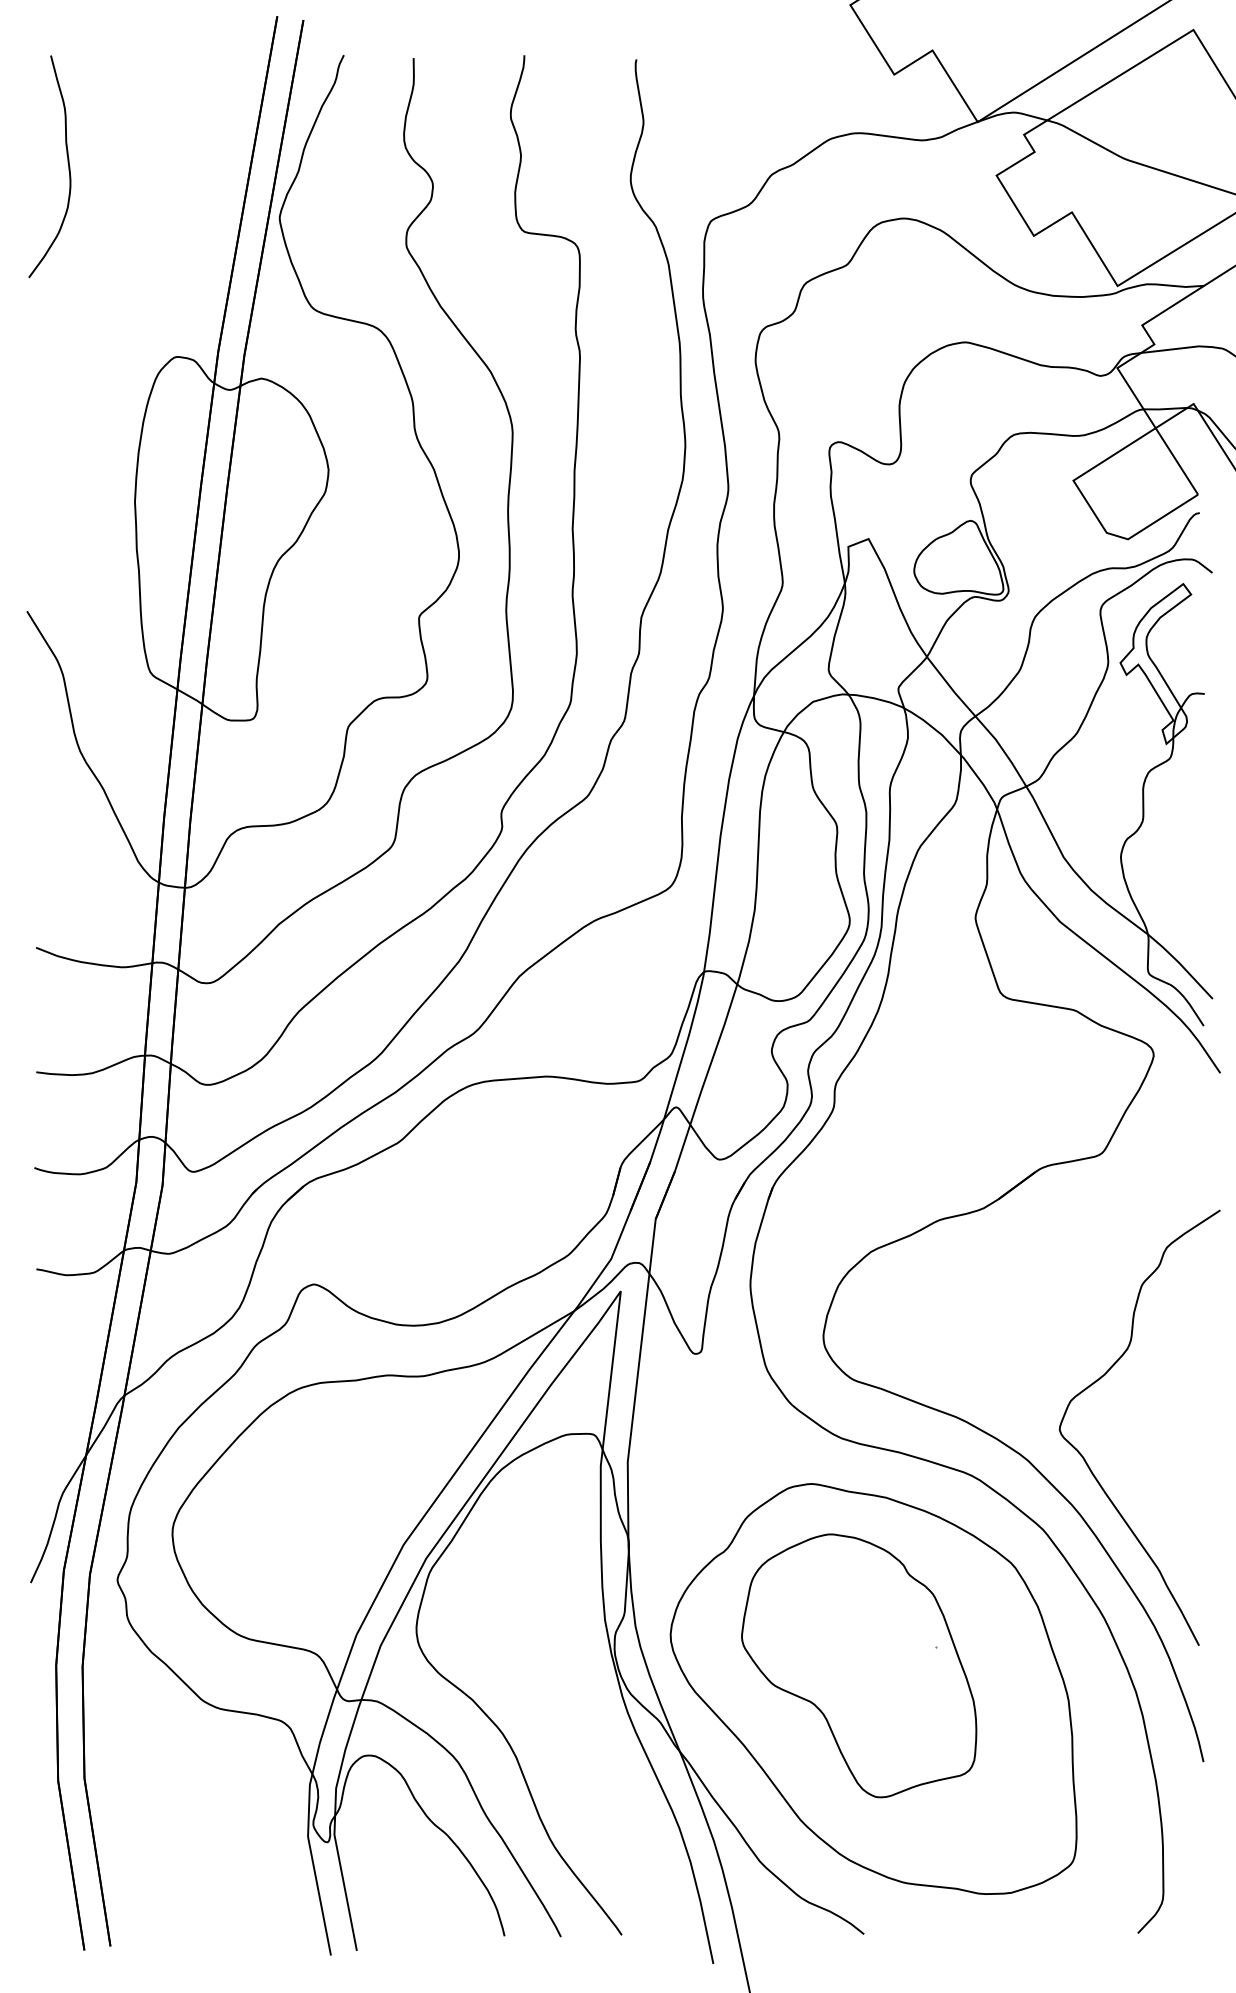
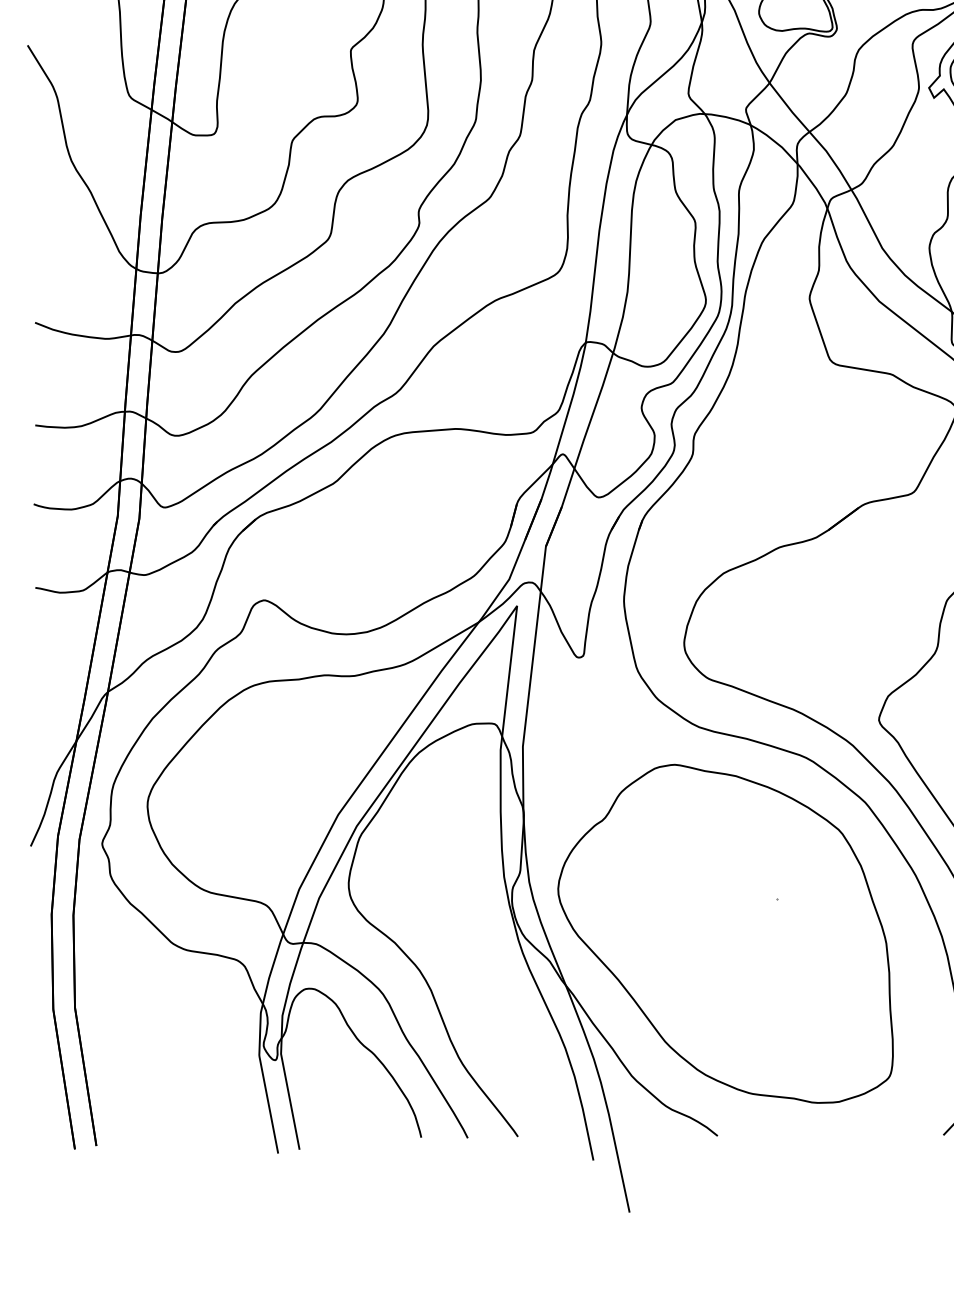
part: (859, 1665) -> (713, 914), removed

